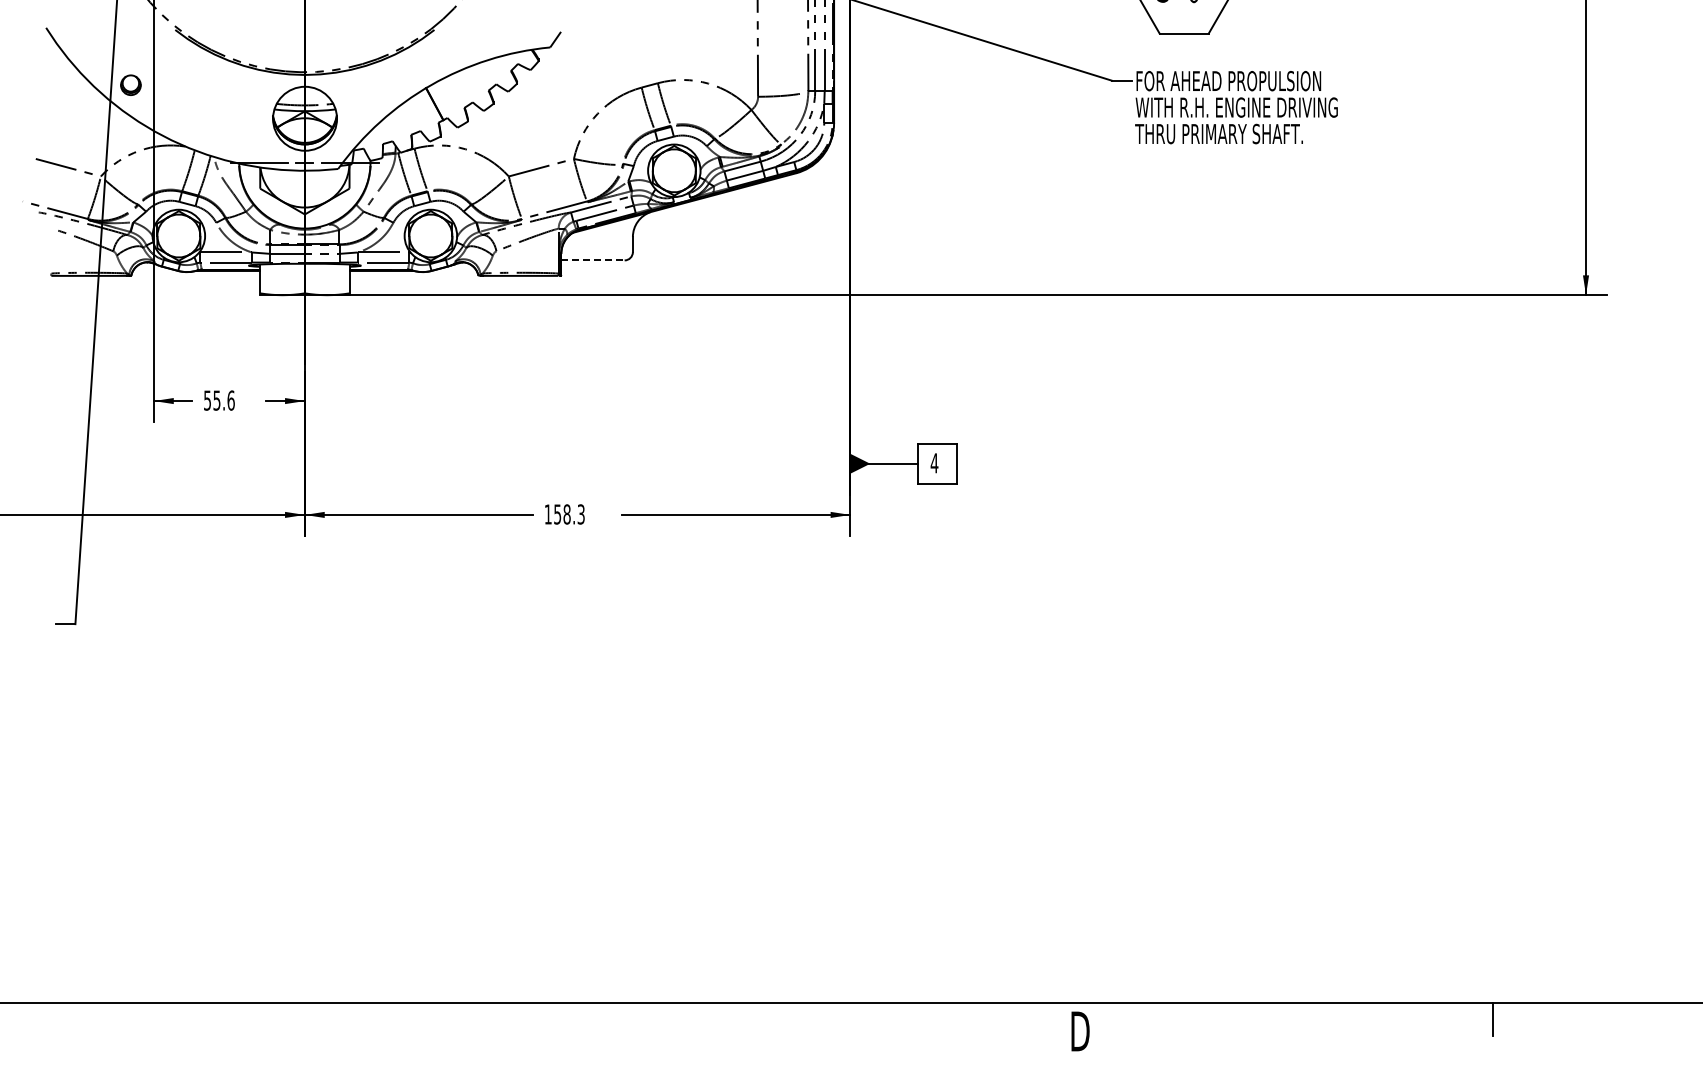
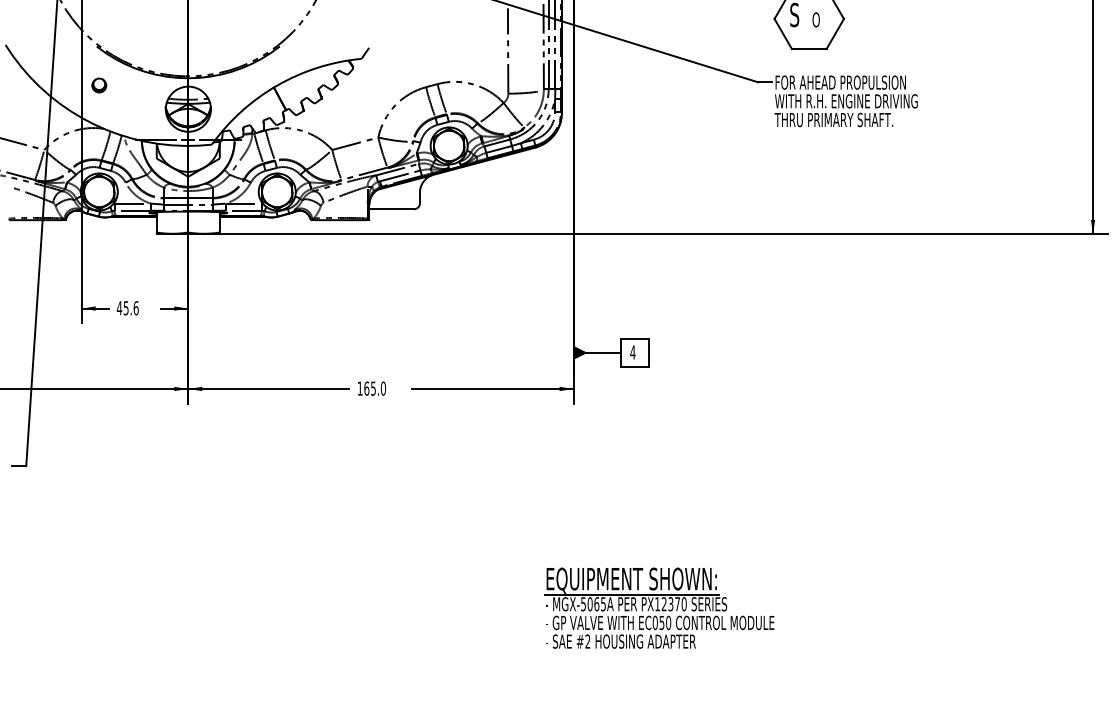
part: (130, 84) -> (99, 85), moved
line: (592, 260) -> (391, 209), dashed -> solid
text: (207, 400) -> (119, 308), 55.6 -> 45.6
text: (569, 514) -> (375, 388), 158.3 -> 165.0
part: (971, 824) -> (659, 607), added

